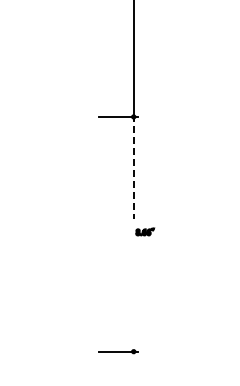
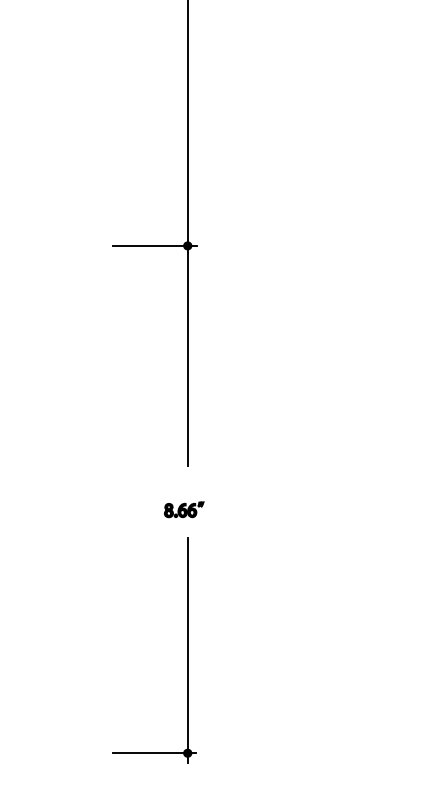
line: (133, 167) -> (187, 355), dashed -> solid
part: (145, 231) -> (185, 508), moved
line: (133, 304) -> (187, 651), added

